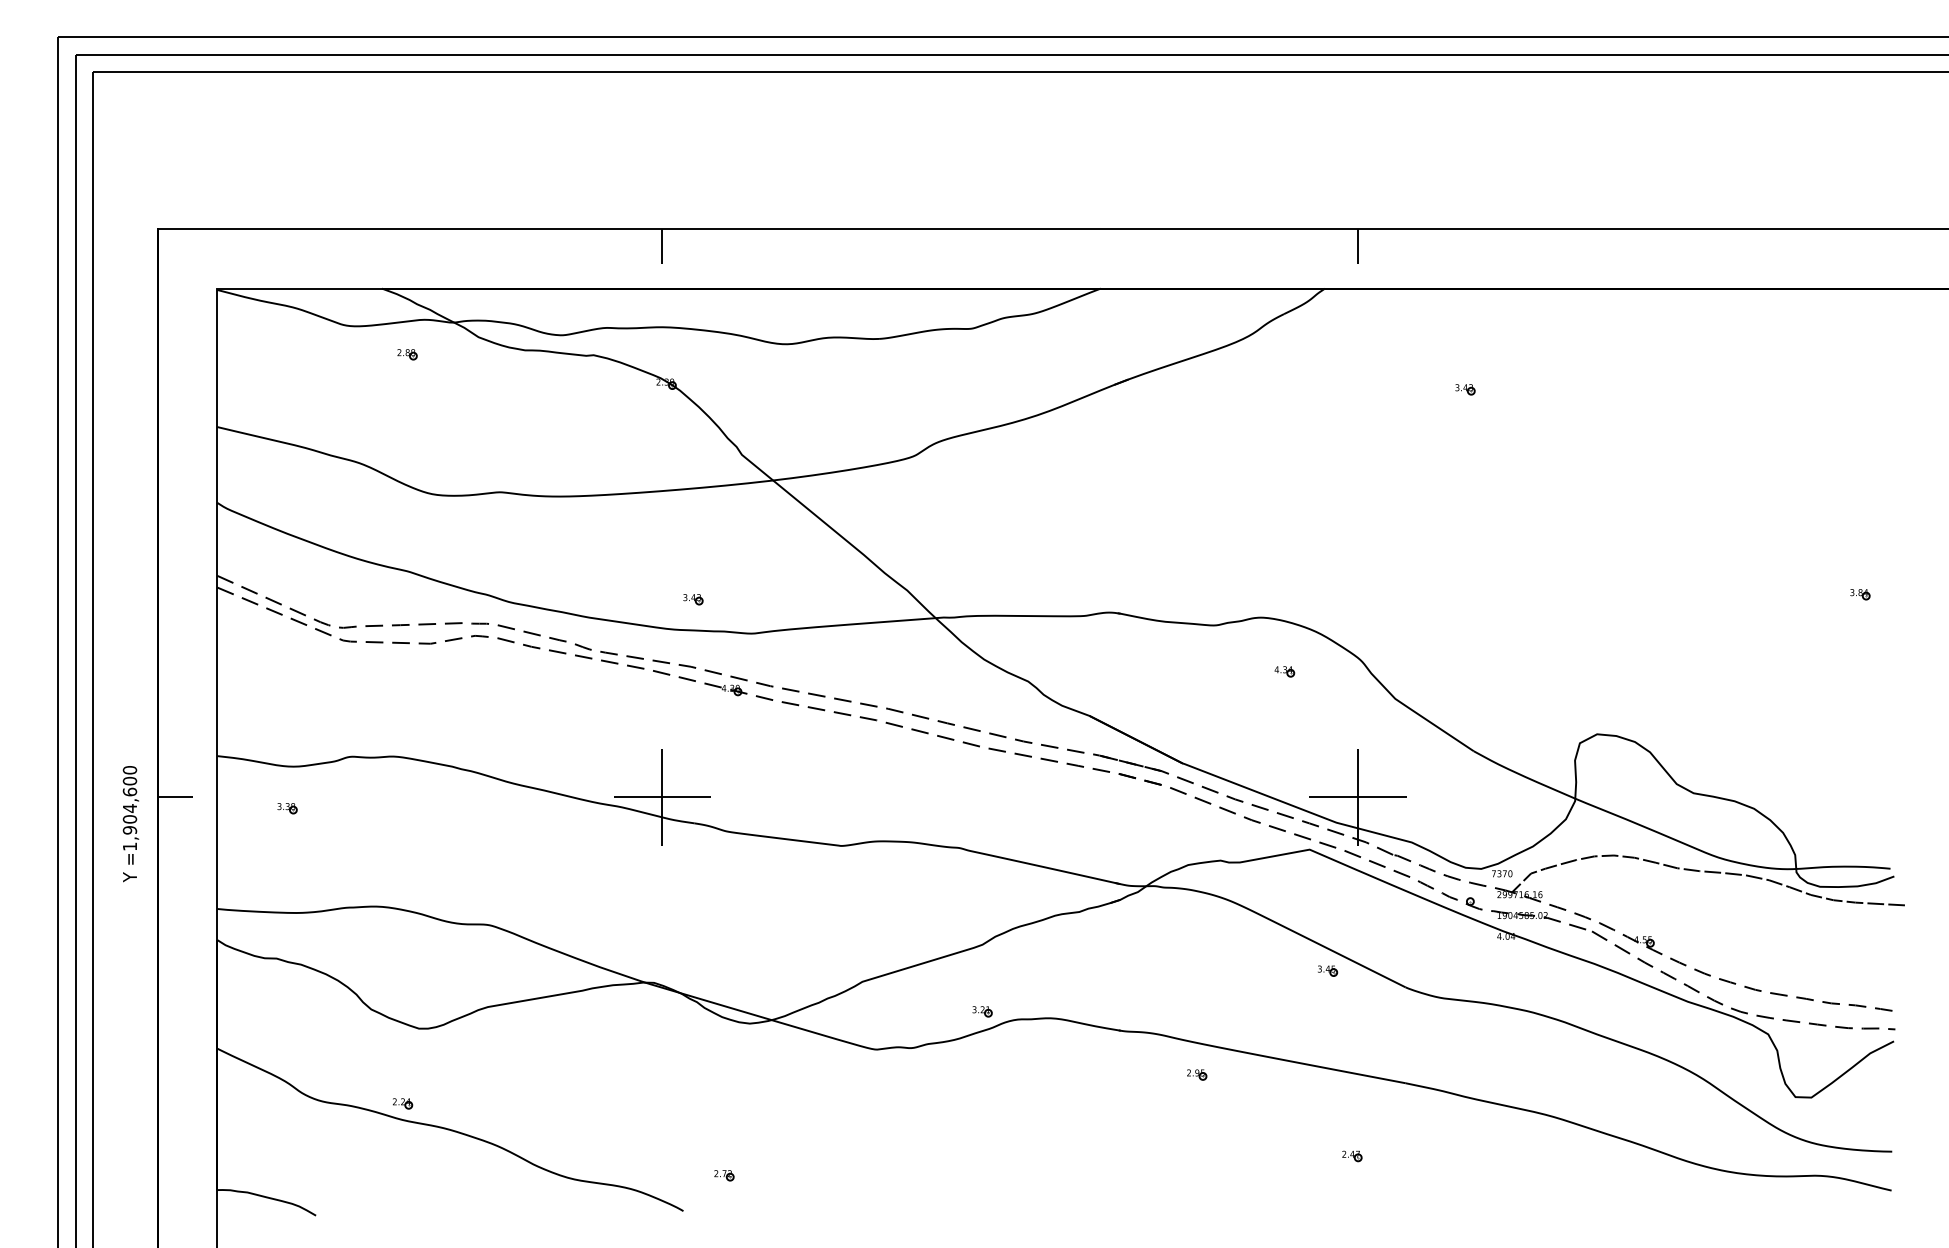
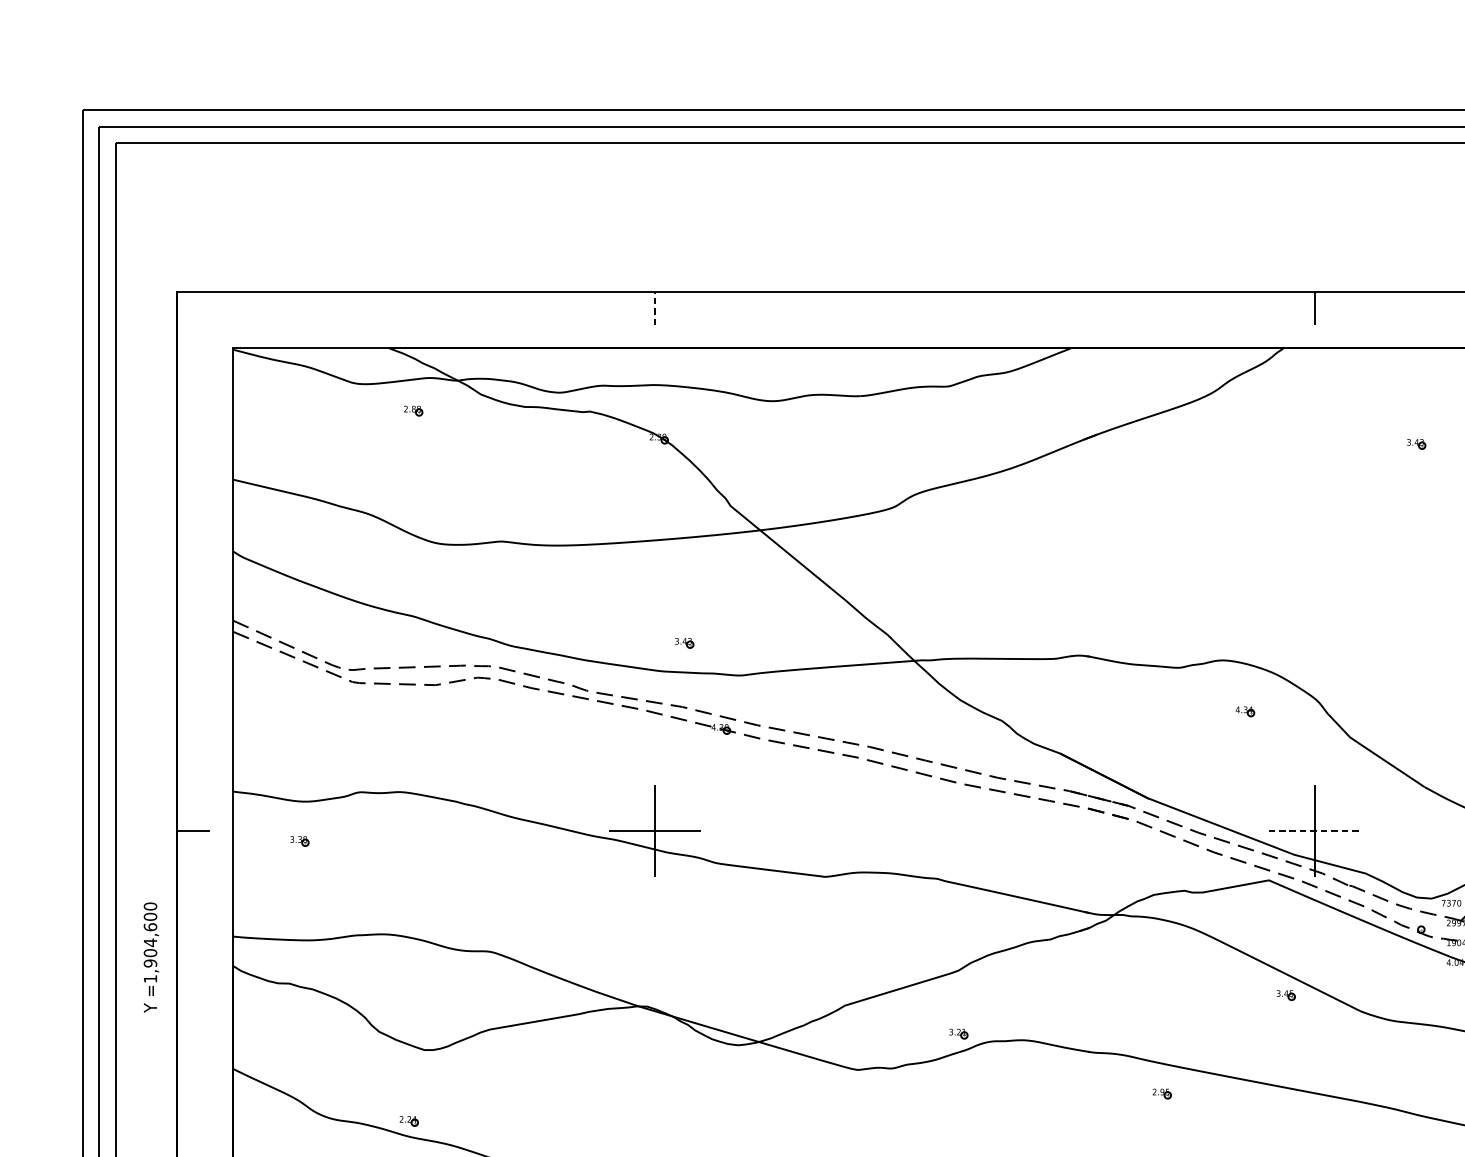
line: (662, 246) -> (655, 308), solid -> dashed
line: (1357, 797) -> (1314, 830), solid -> dashed
text: (130, 824) -> (150, 957), moved

